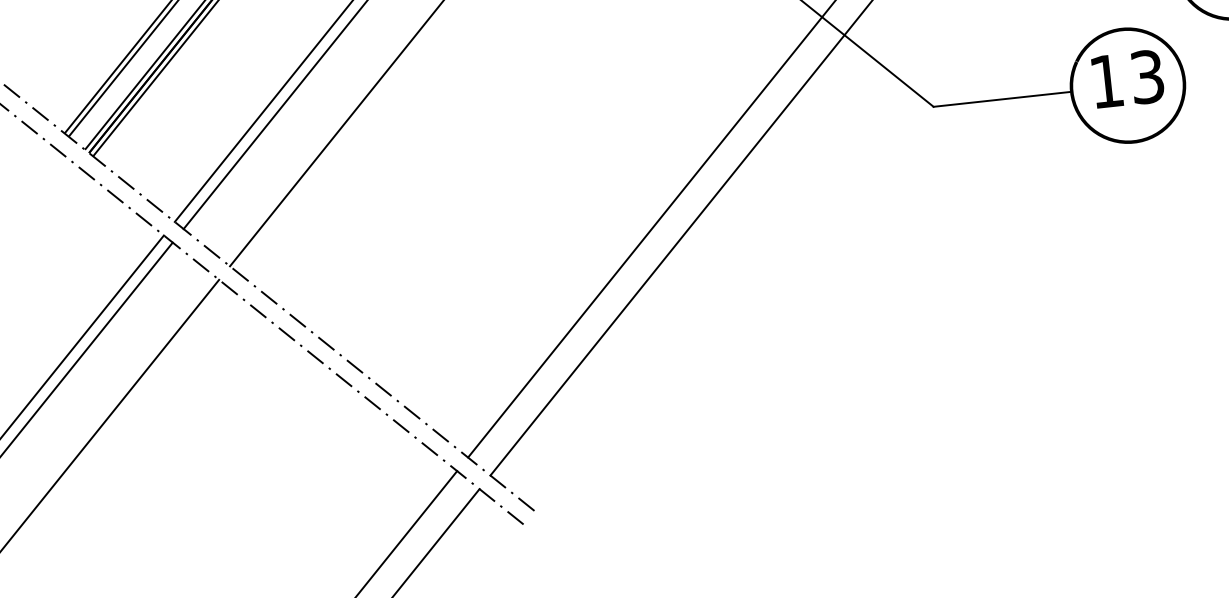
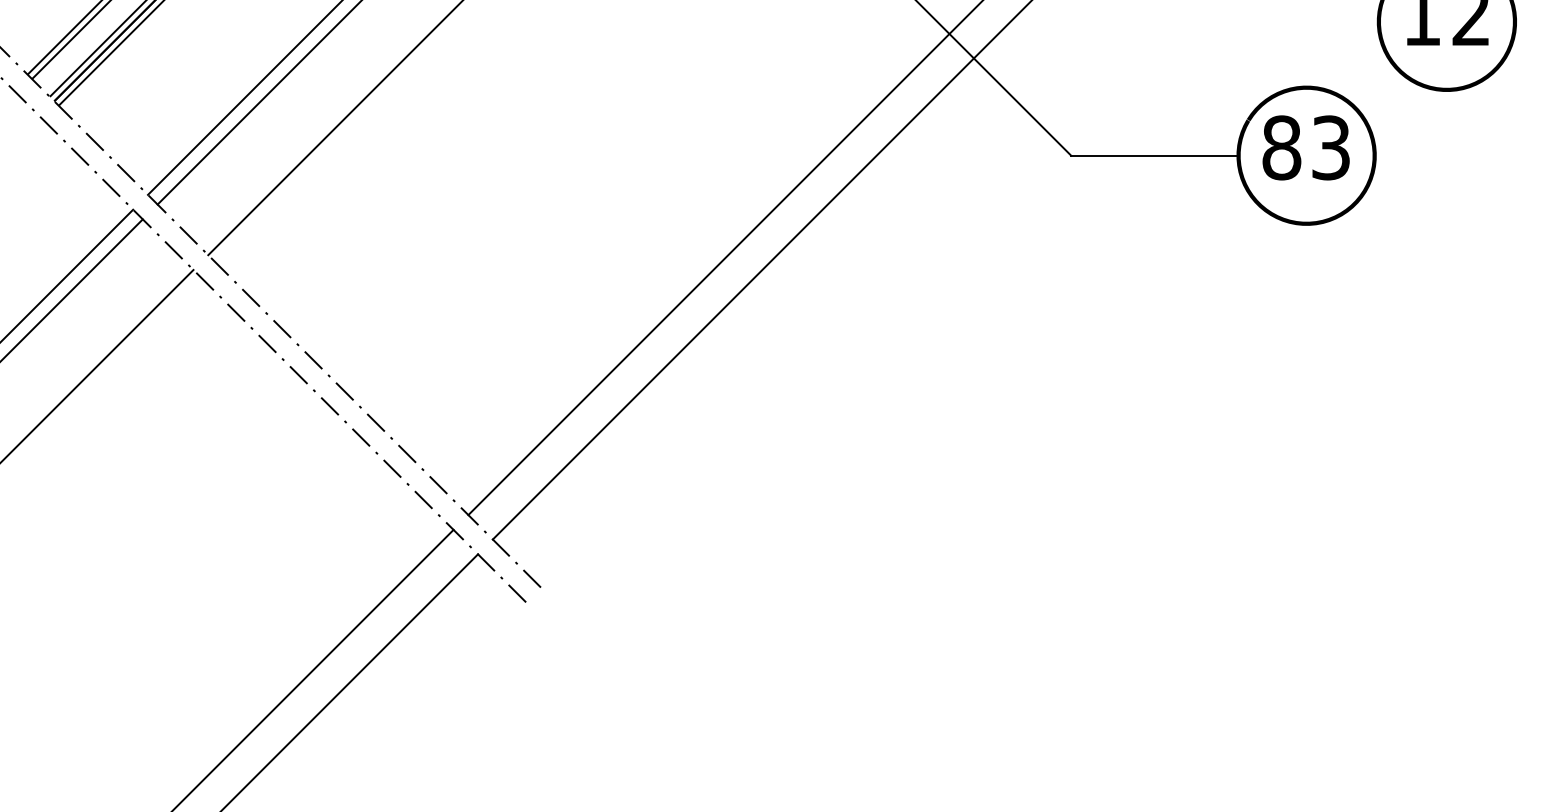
text: (1106, 81) -> (1281, 147), 13 -> 83

